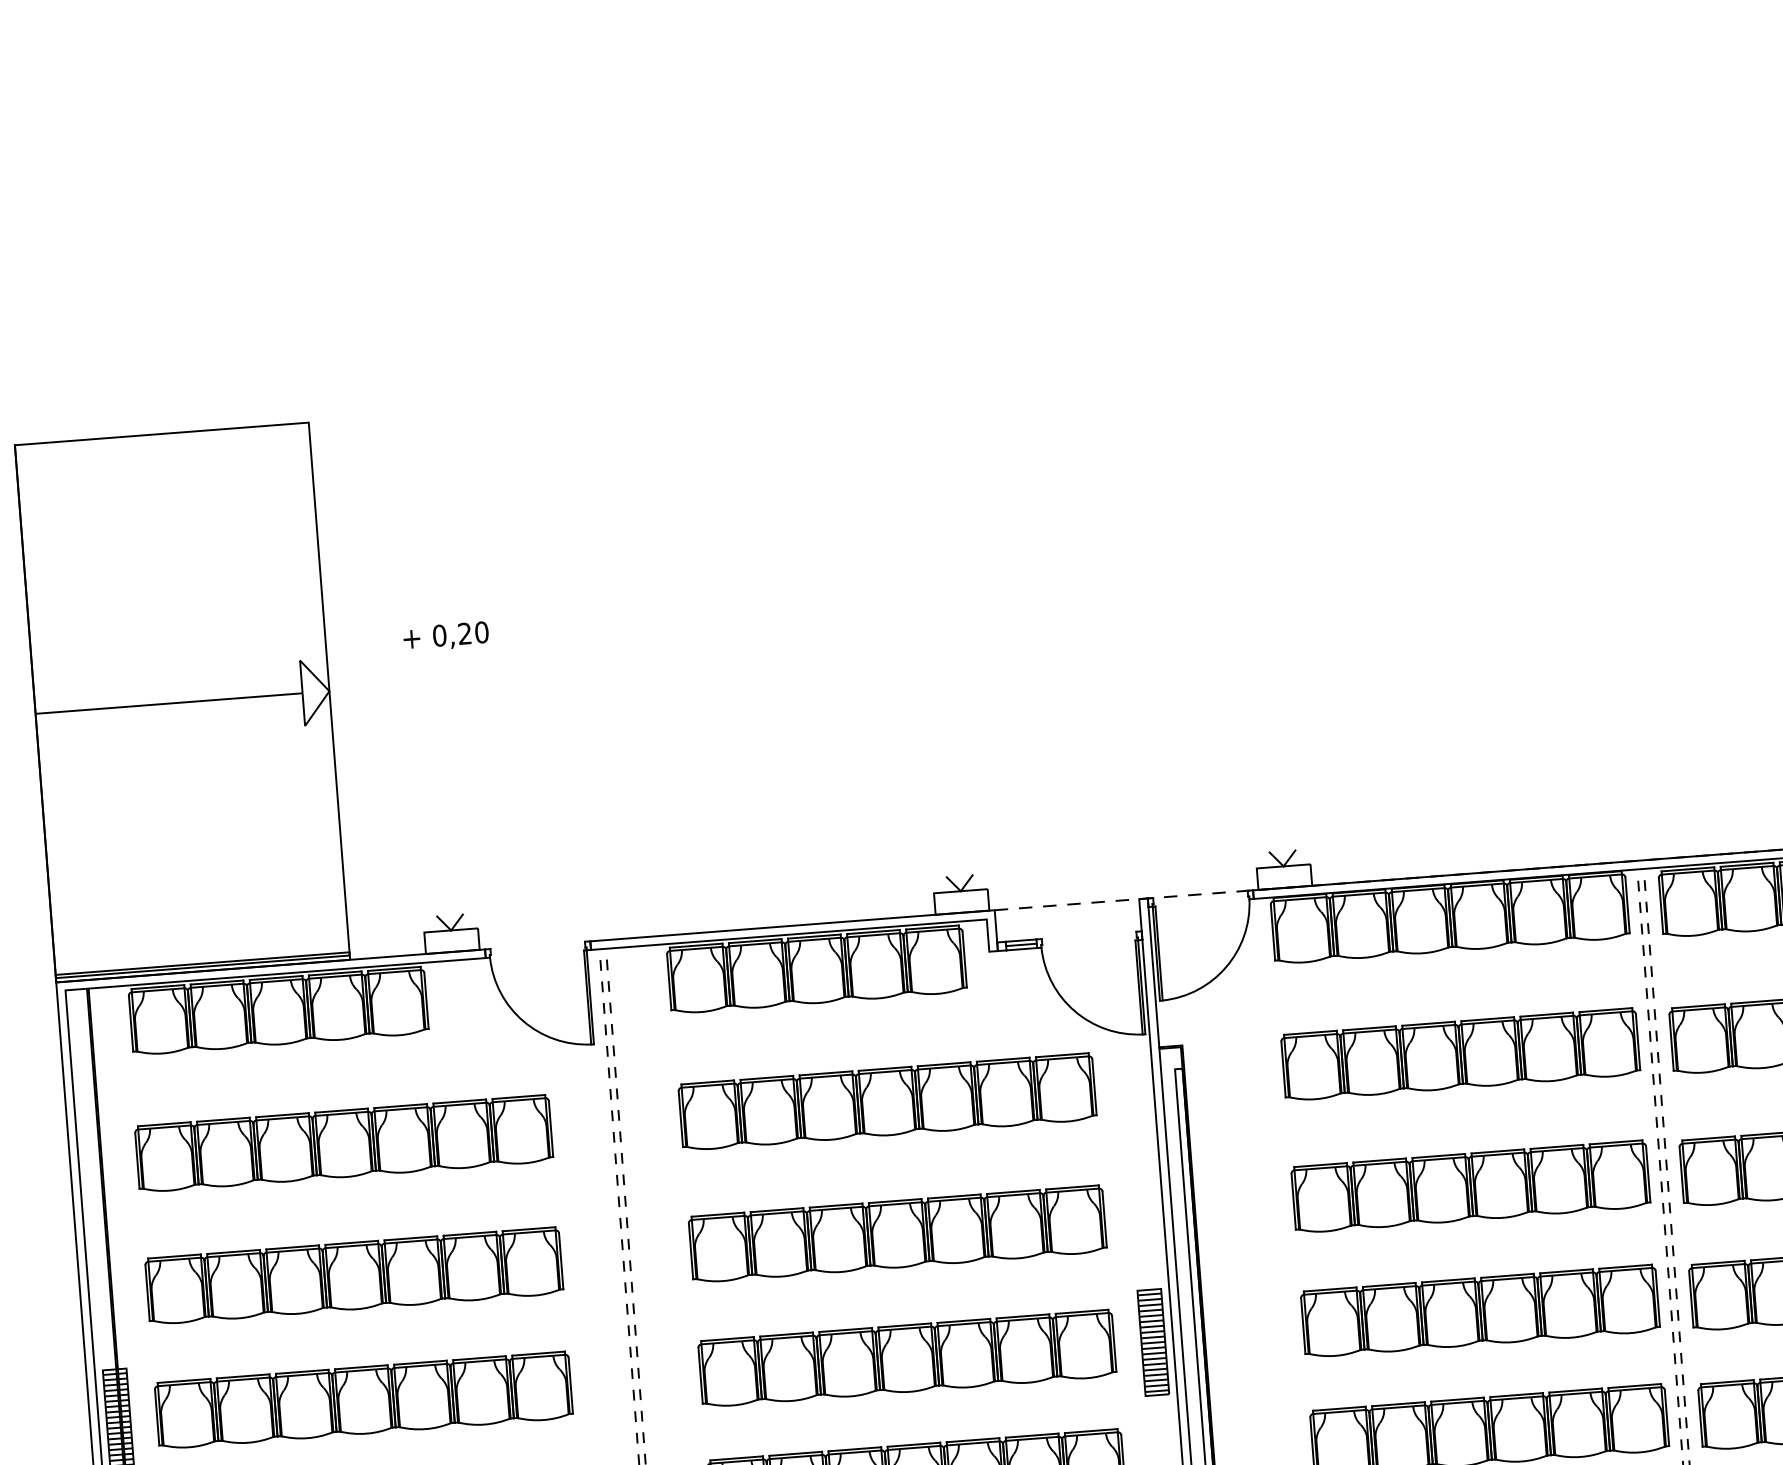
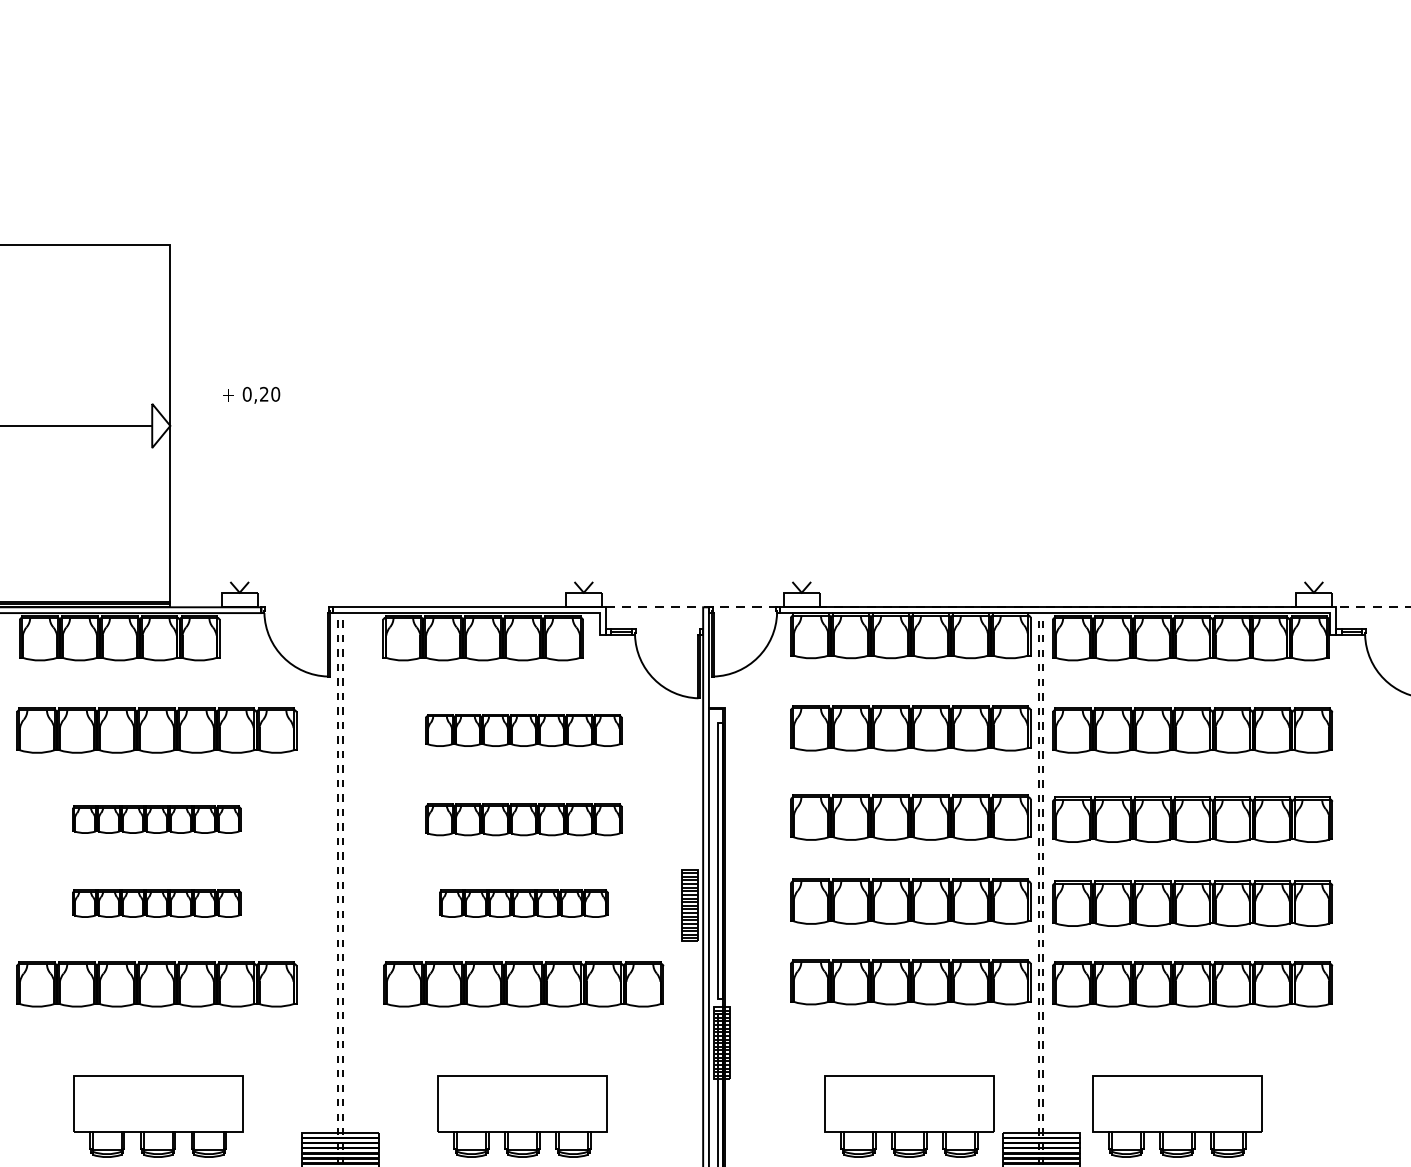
part: (887, 1102) -> (523, 730), size x0.7
part: (897, 1233) -> (523, 819), size x0.7
part: (353, 1275) -> (156, 819), size x0.6
part: (906, 1358) -> (523, 903), size x0.6
part: (363, 1400) -> (156, 903), size x0.6

